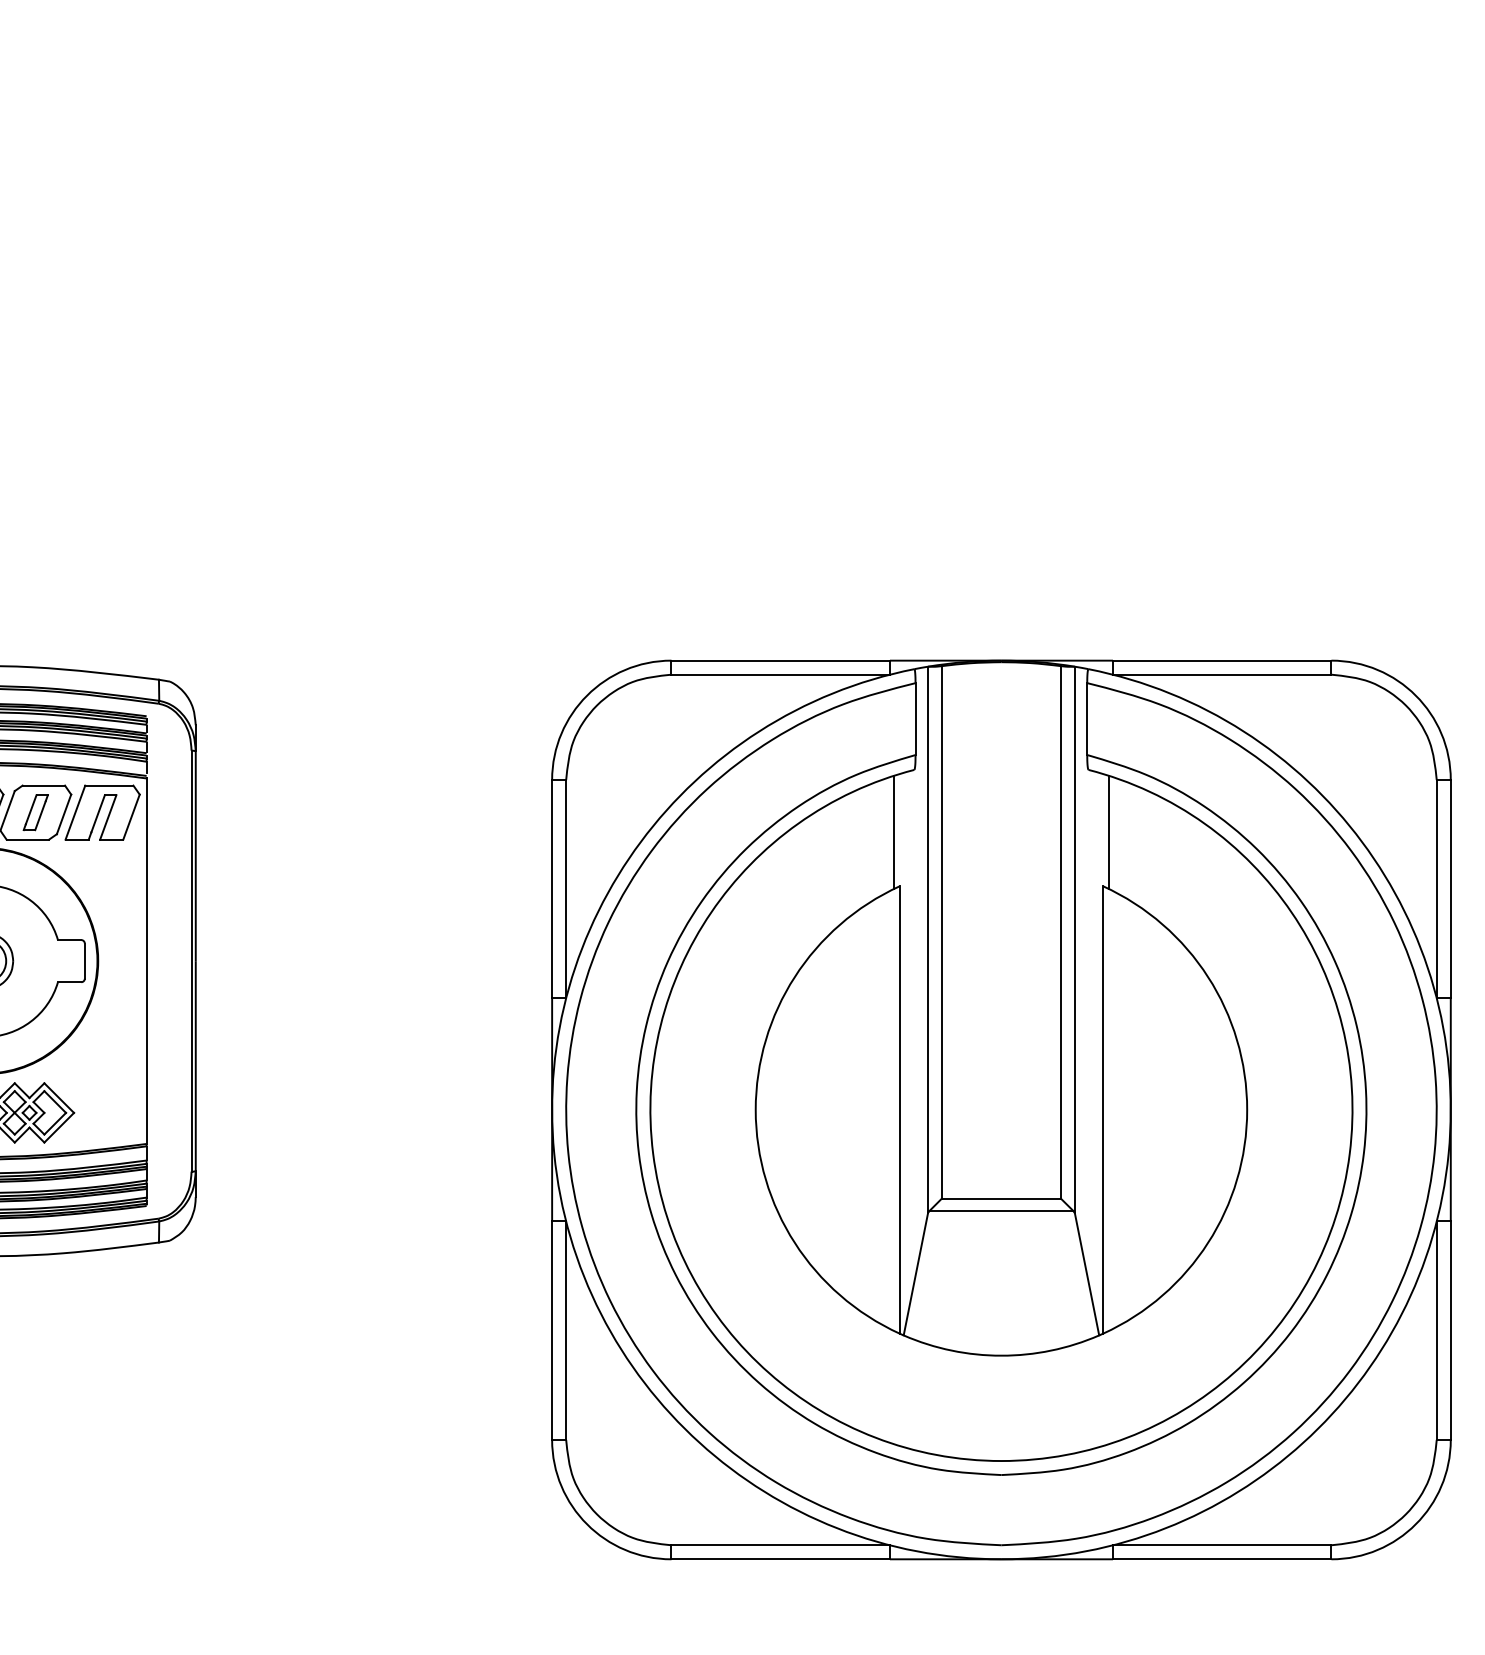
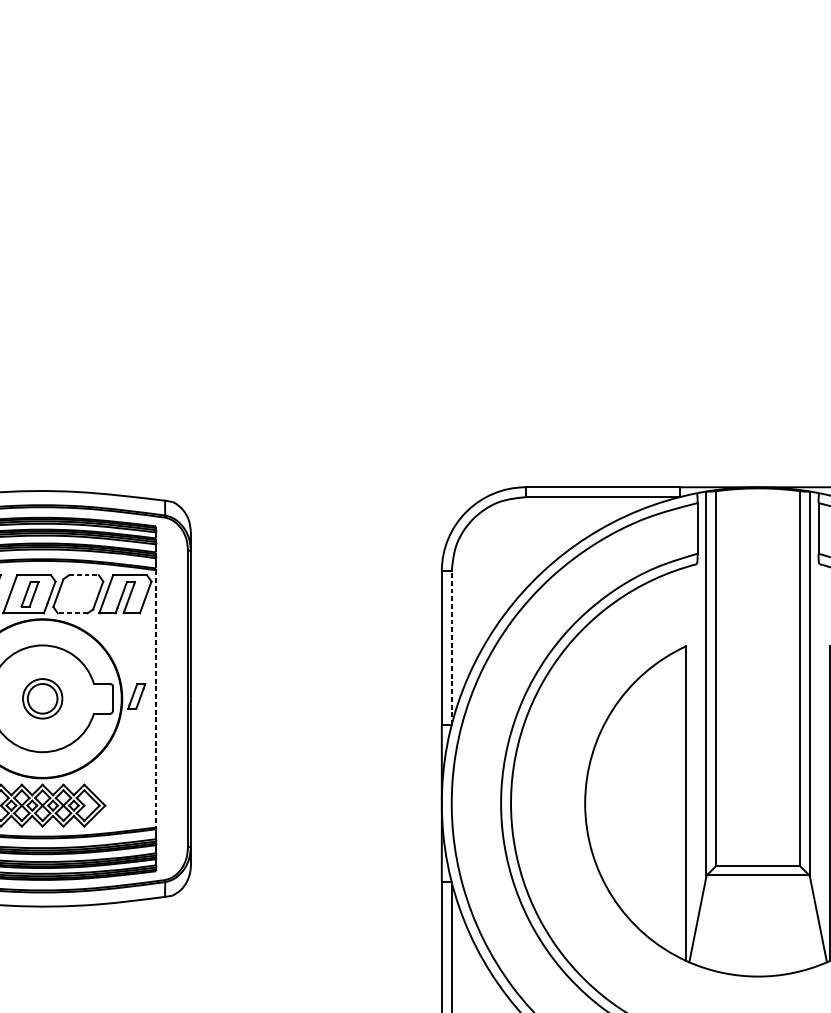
line: (44, 785) -> (84, 575), solid -> dashed
part: (35, 812) -> (136, 696), moved
line: (893, 831) -> (682, 607), removed
line: (27, 839) -> (72, 613), solid -> dashed
line: (566, 888) -> (451, 647), solid -> dashed
line: (146, 961) -> (156, 699), solid -> dashed

